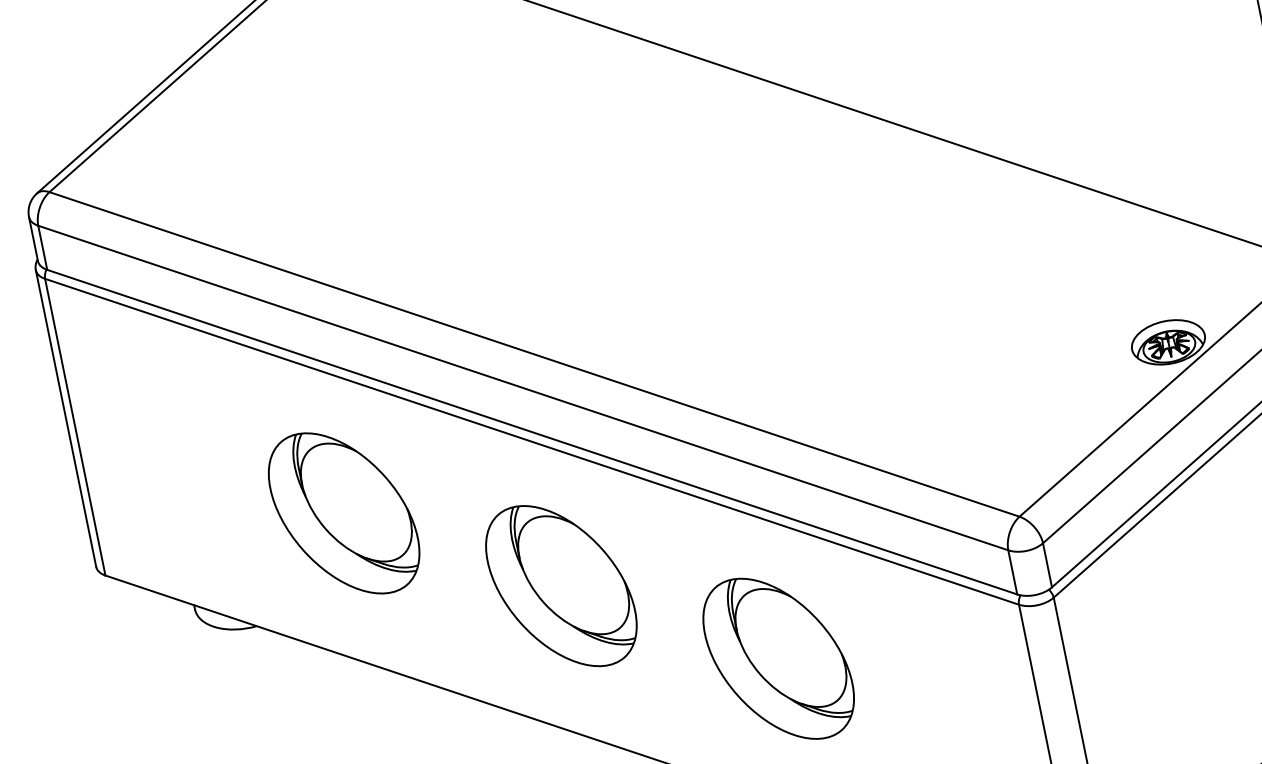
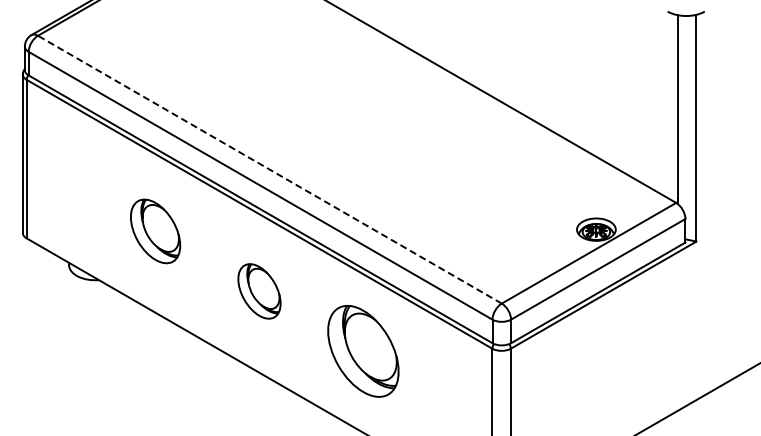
line: (533, 354) -> (269, 169), solid -> dashed
part: (343, 513) -> (155, 231), size x0.7
part: (561, 586) -> (259, 291), size x0.6

